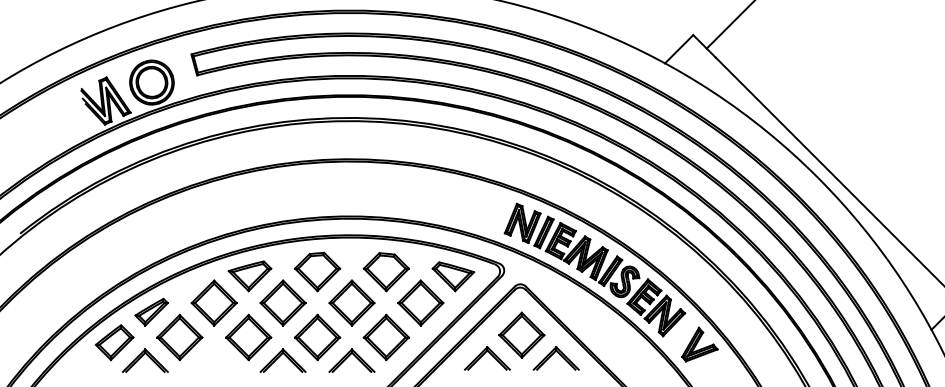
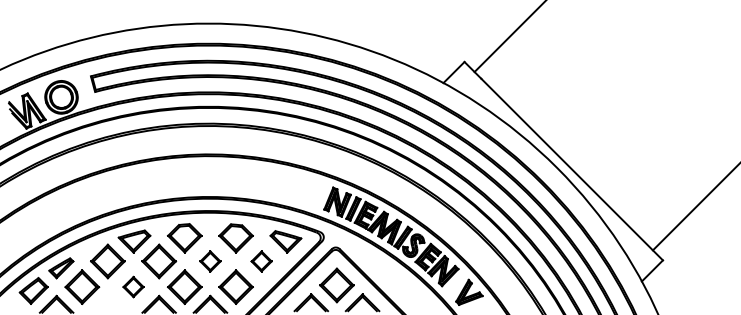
part: (352, 303) -> (210, 261), size x0.6
part: (420, 303) -> (261, 261), size x0.6
part: (248, 336) -> (133, 286), size x0.6

